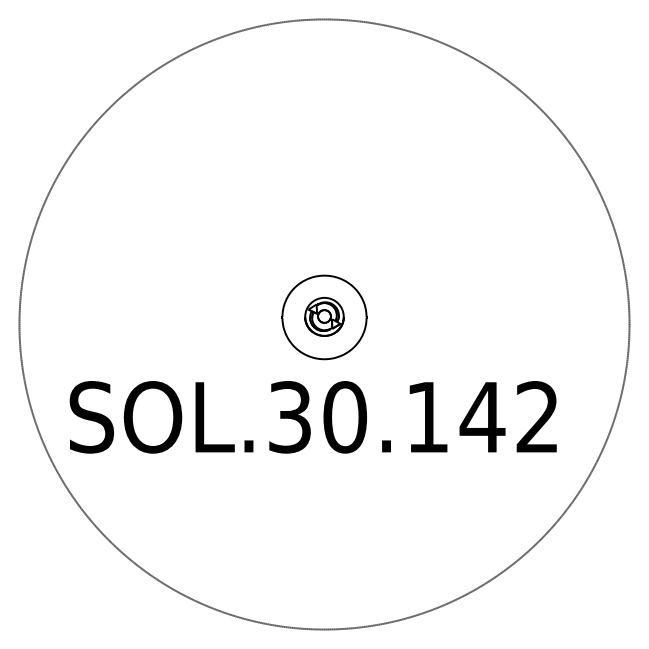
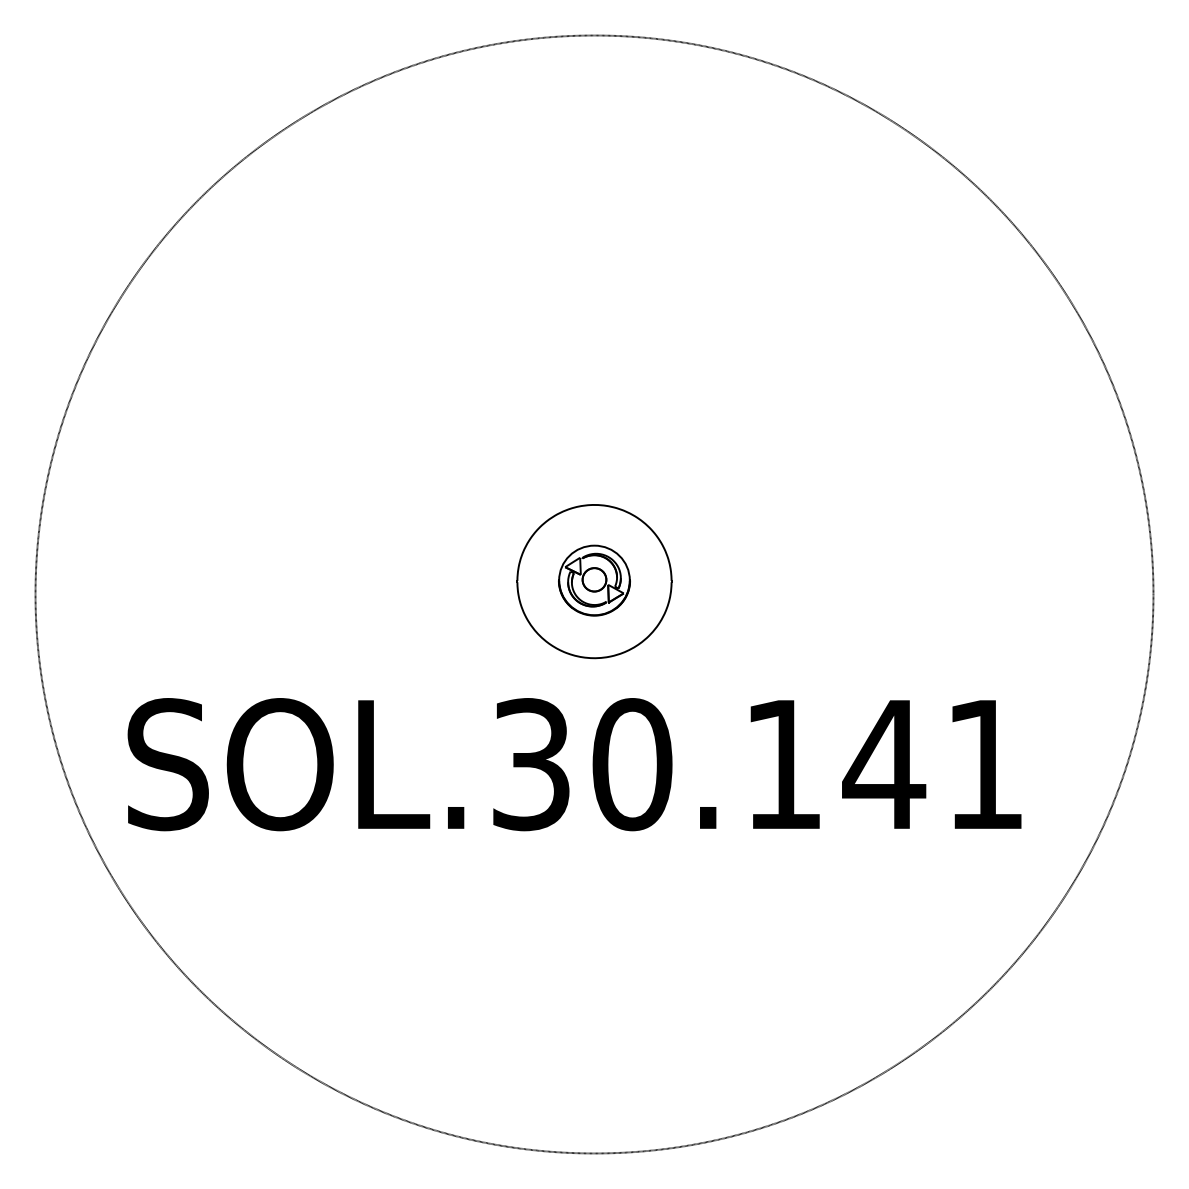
text: (536, 416) -> (982, 763), SOL.30.142 -> SOL.30.141

